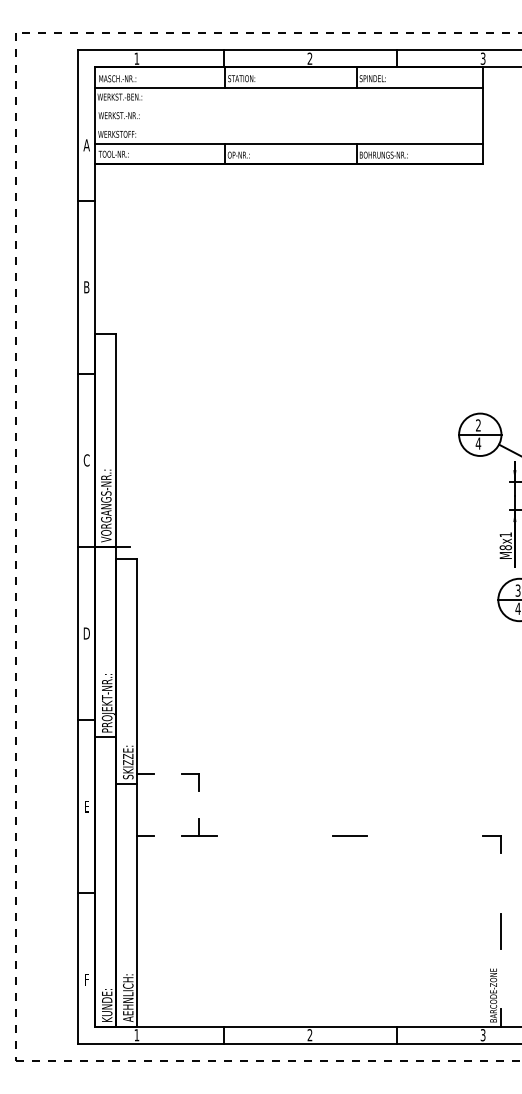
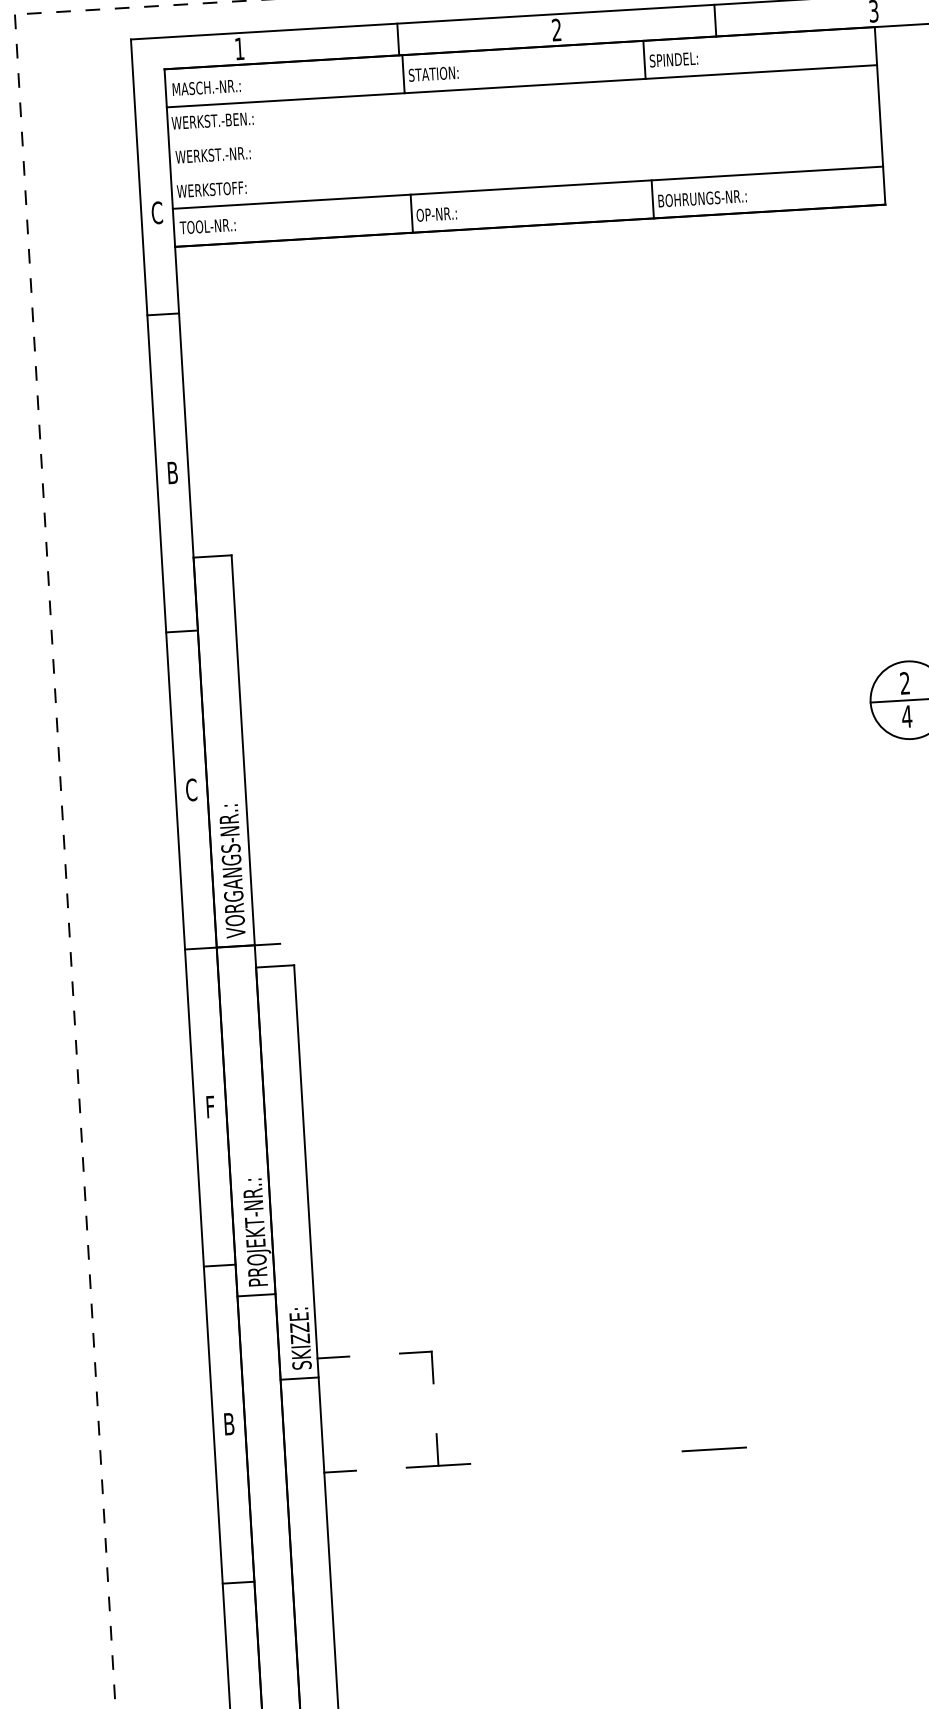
text: (86, 145) -> (156, 213), A -> C
text: (86, 633) -> (209, 1106), D -> F
text: (86, 806) -> (228, 1423), E -> B

